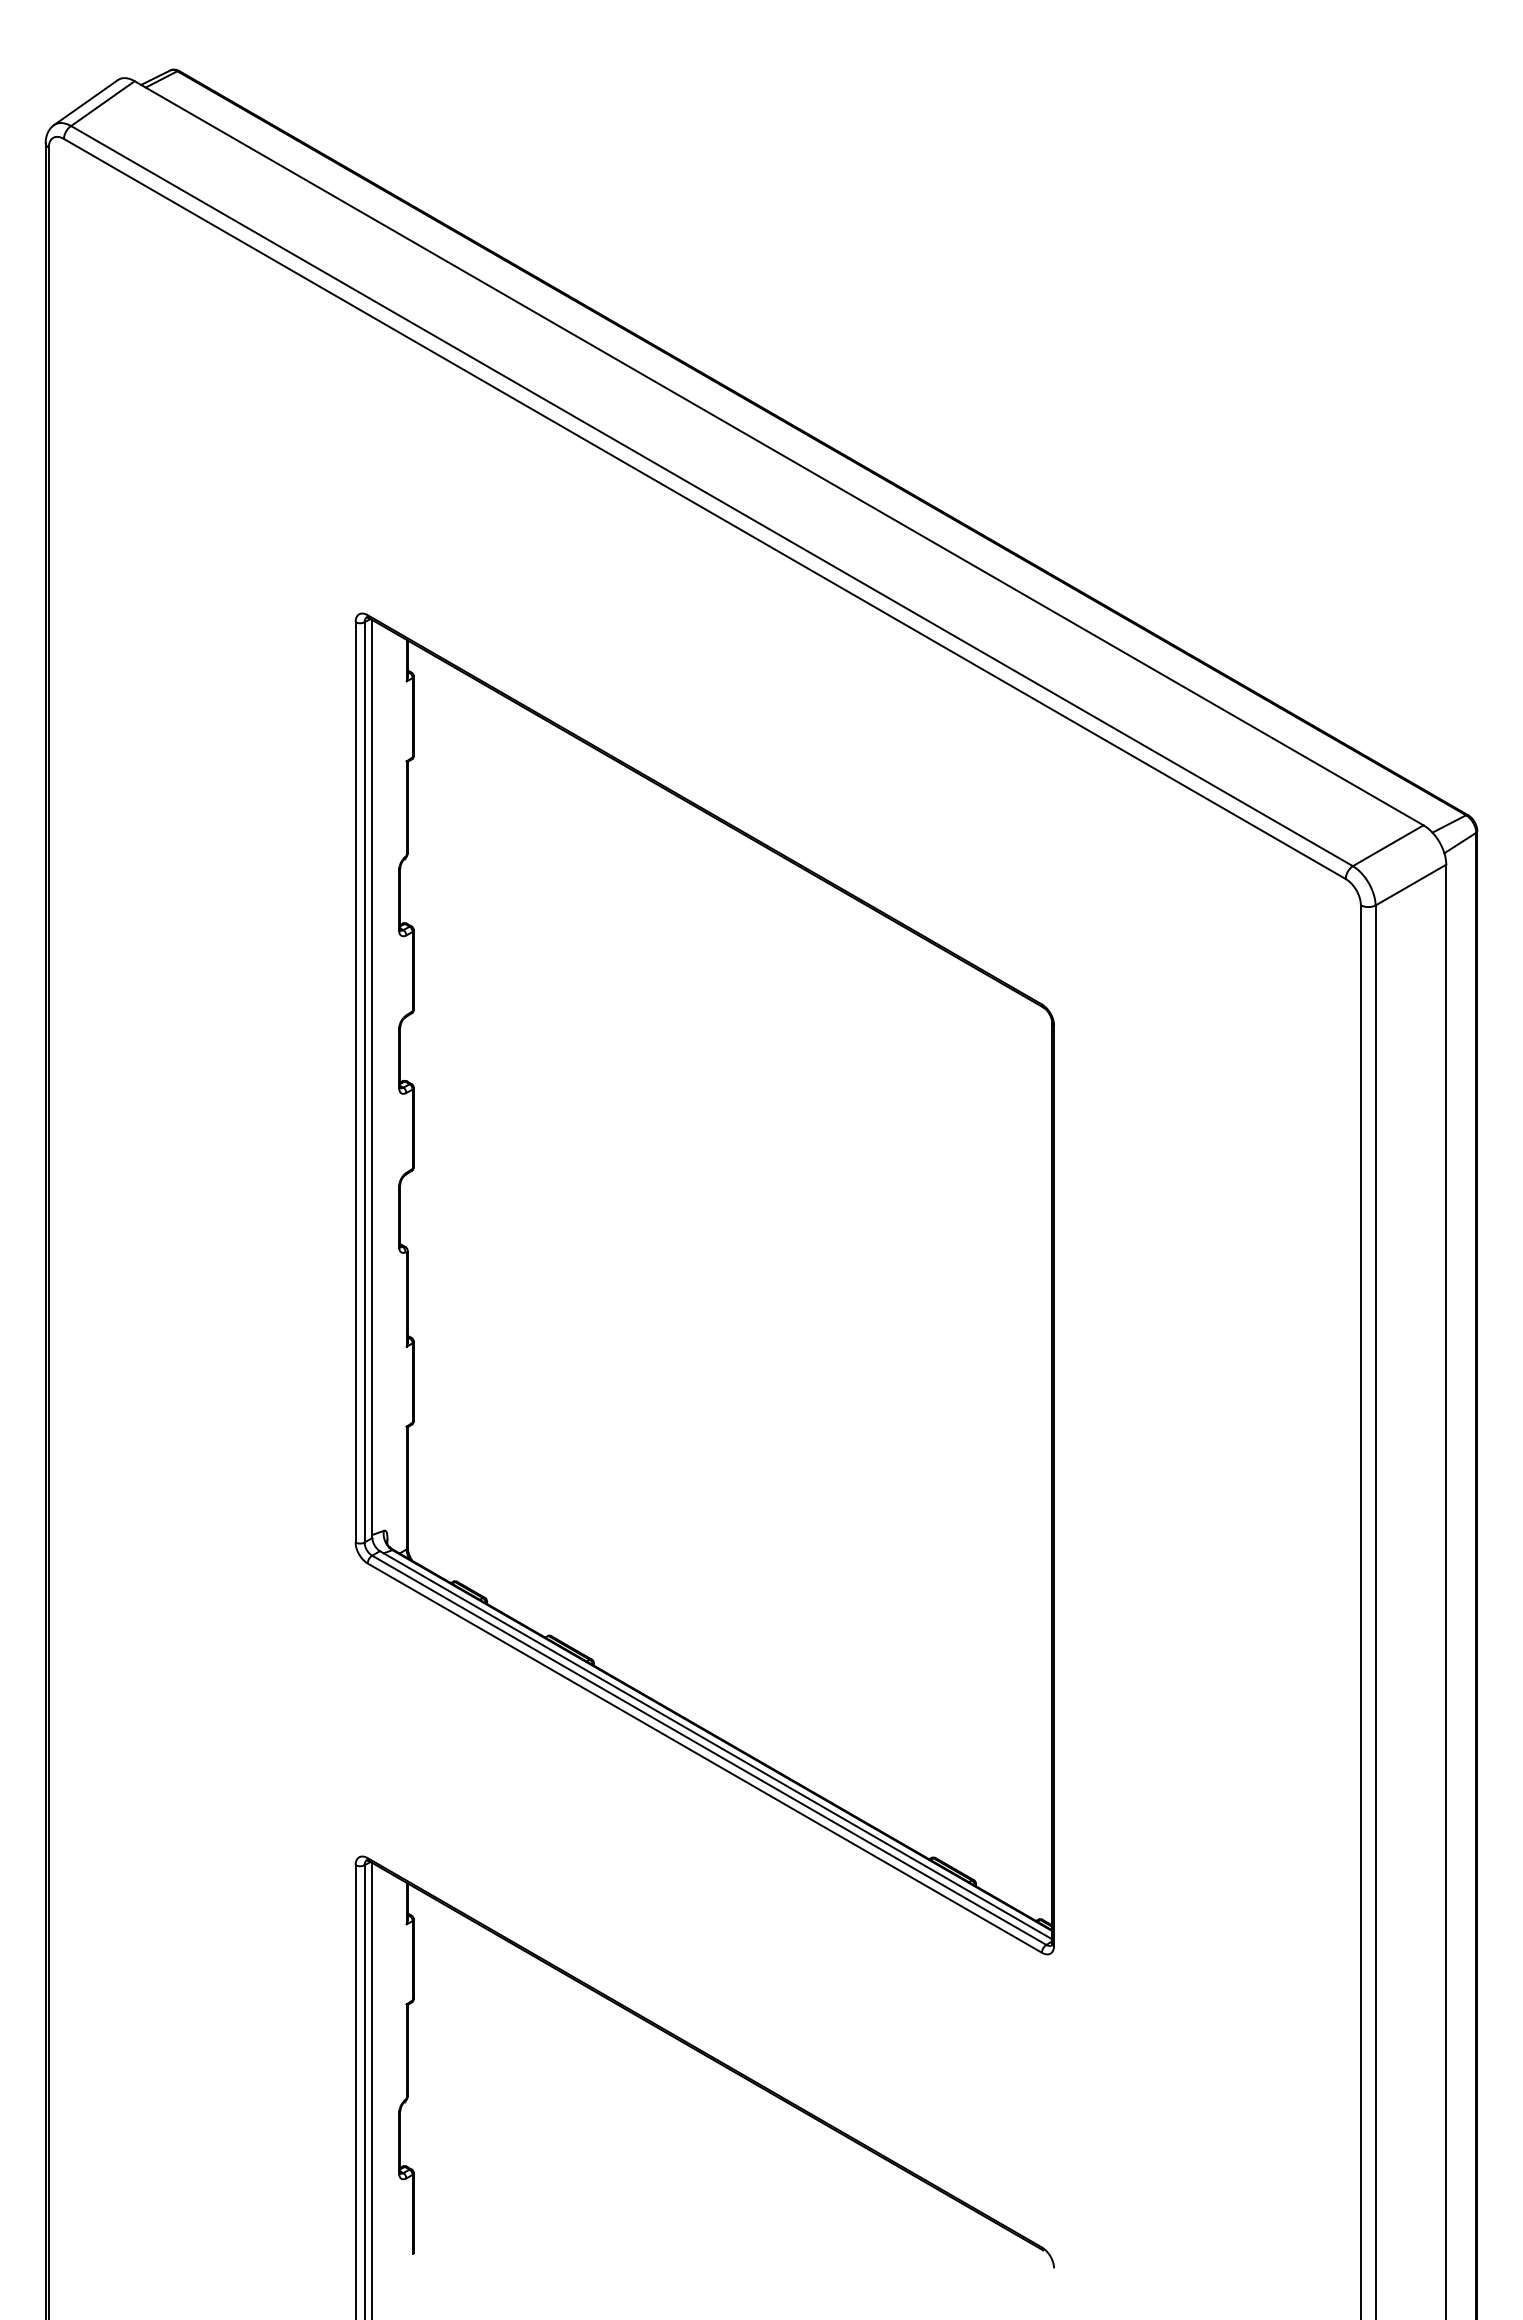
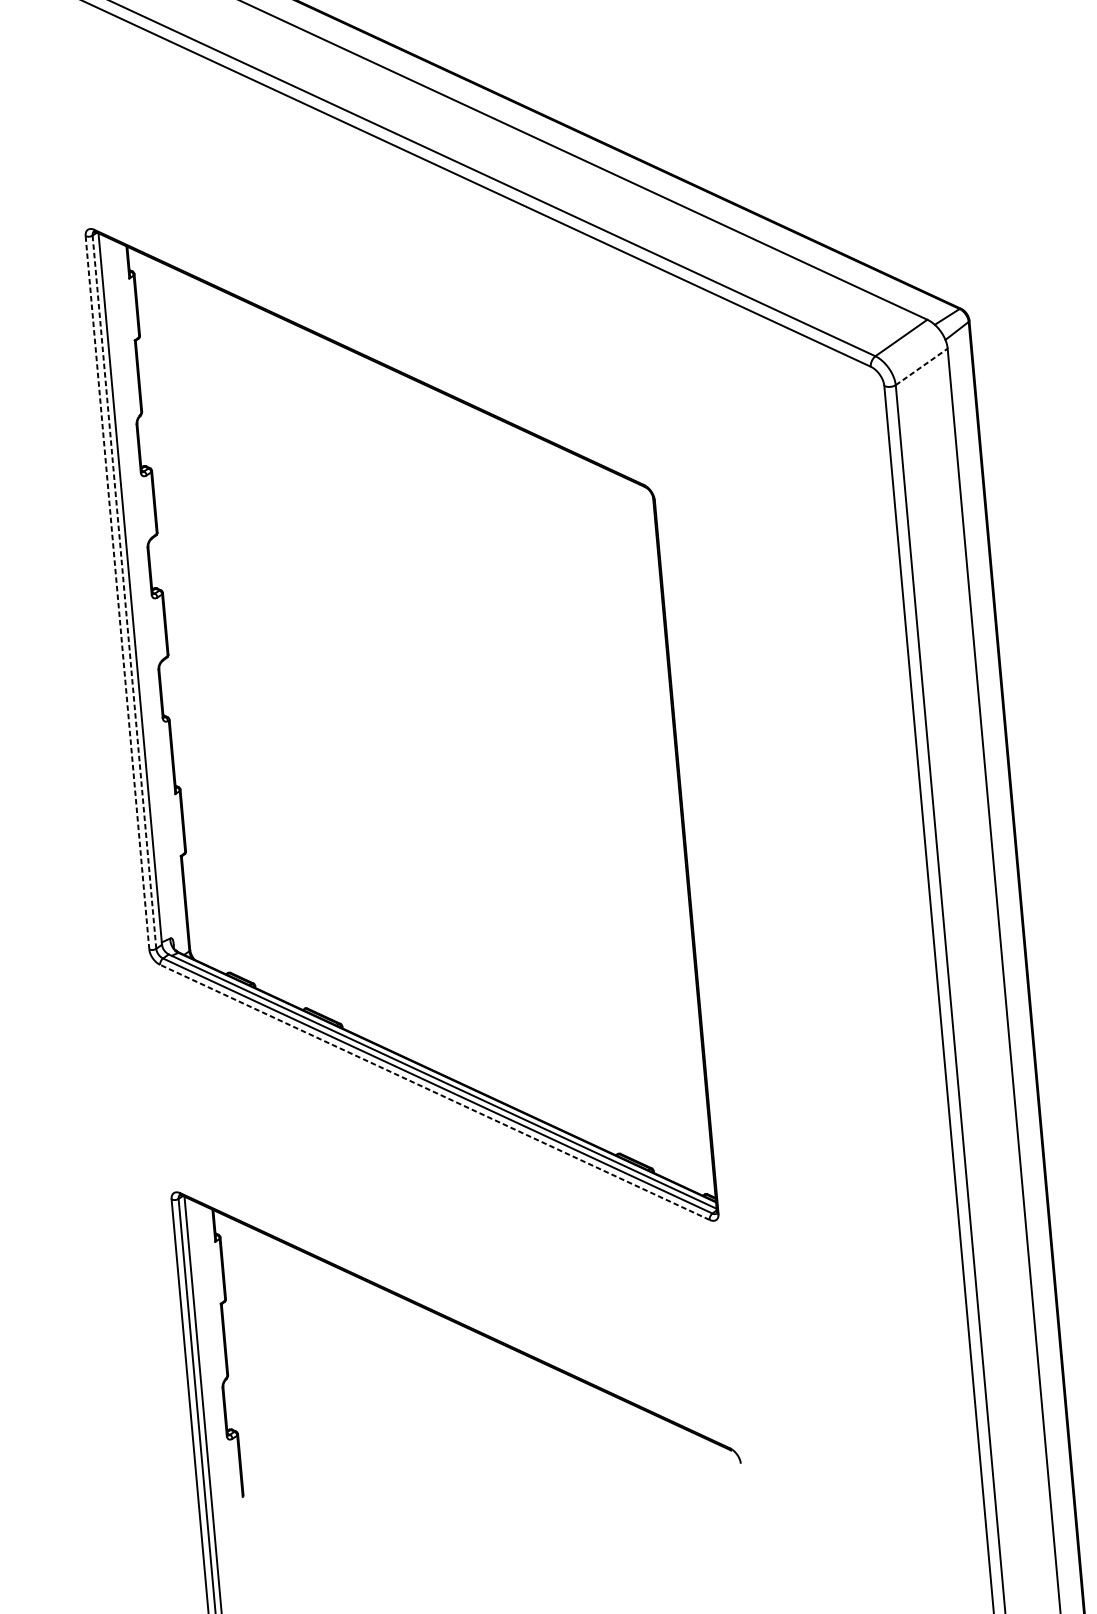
line: (1410, 885) -> (921, 367), solid -> dashed
line: (355, 1081) -> (117, 592), solid -> dashed
line: (364, 1081) -> (124, 591), solid -> dashed
line: (704, 1757) -> (434, 1091), solid -> dashed

